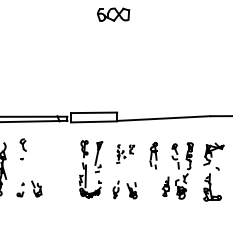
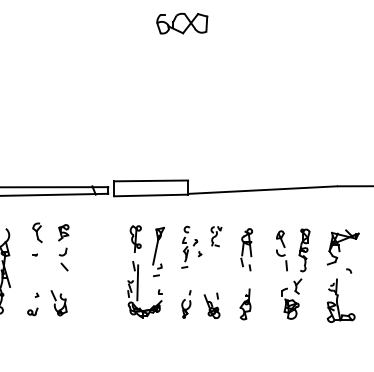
part: (125, 153) -> (201, 246), size x1.43
part: (39, 154) -> (63, 247), added
part: (165, 186) -> (244, 303), moved

